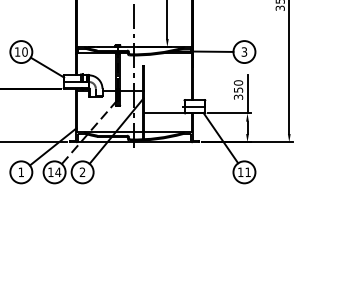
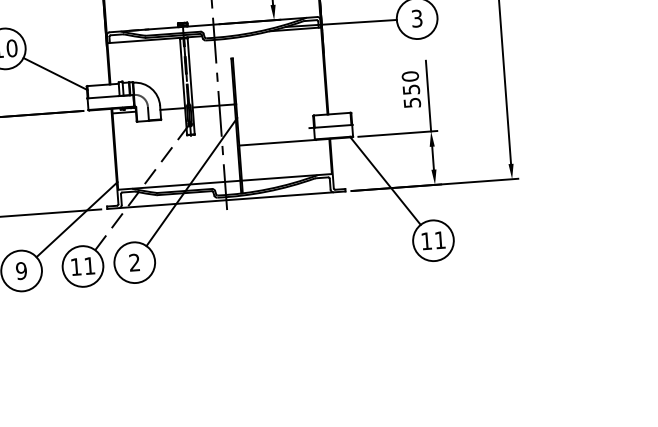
text: (237, 96) -> (410, 101), 350 -> 550
text: (58, 171) -> (90, 264), 14 -> 11
text: (21, 172) -> (21, 271), 1 -> 9

